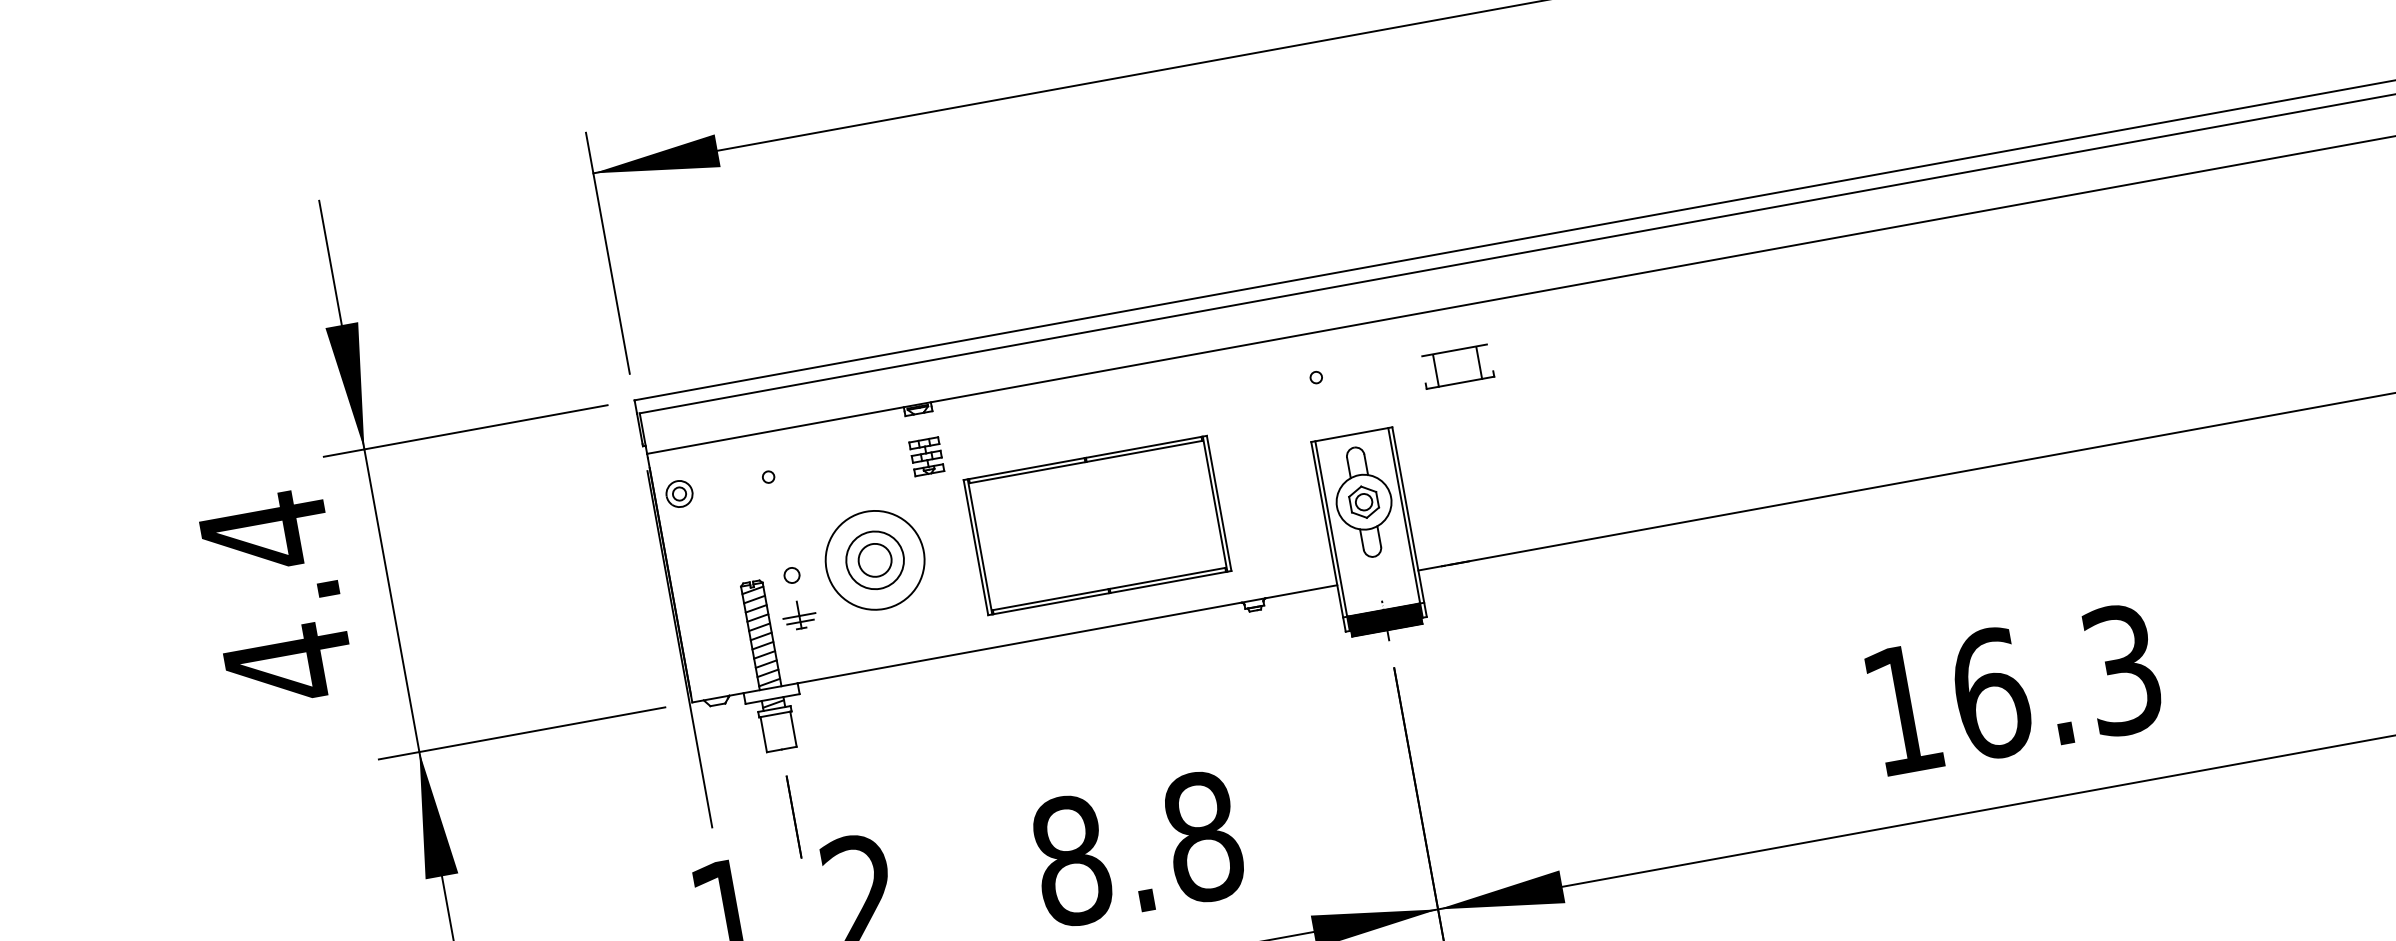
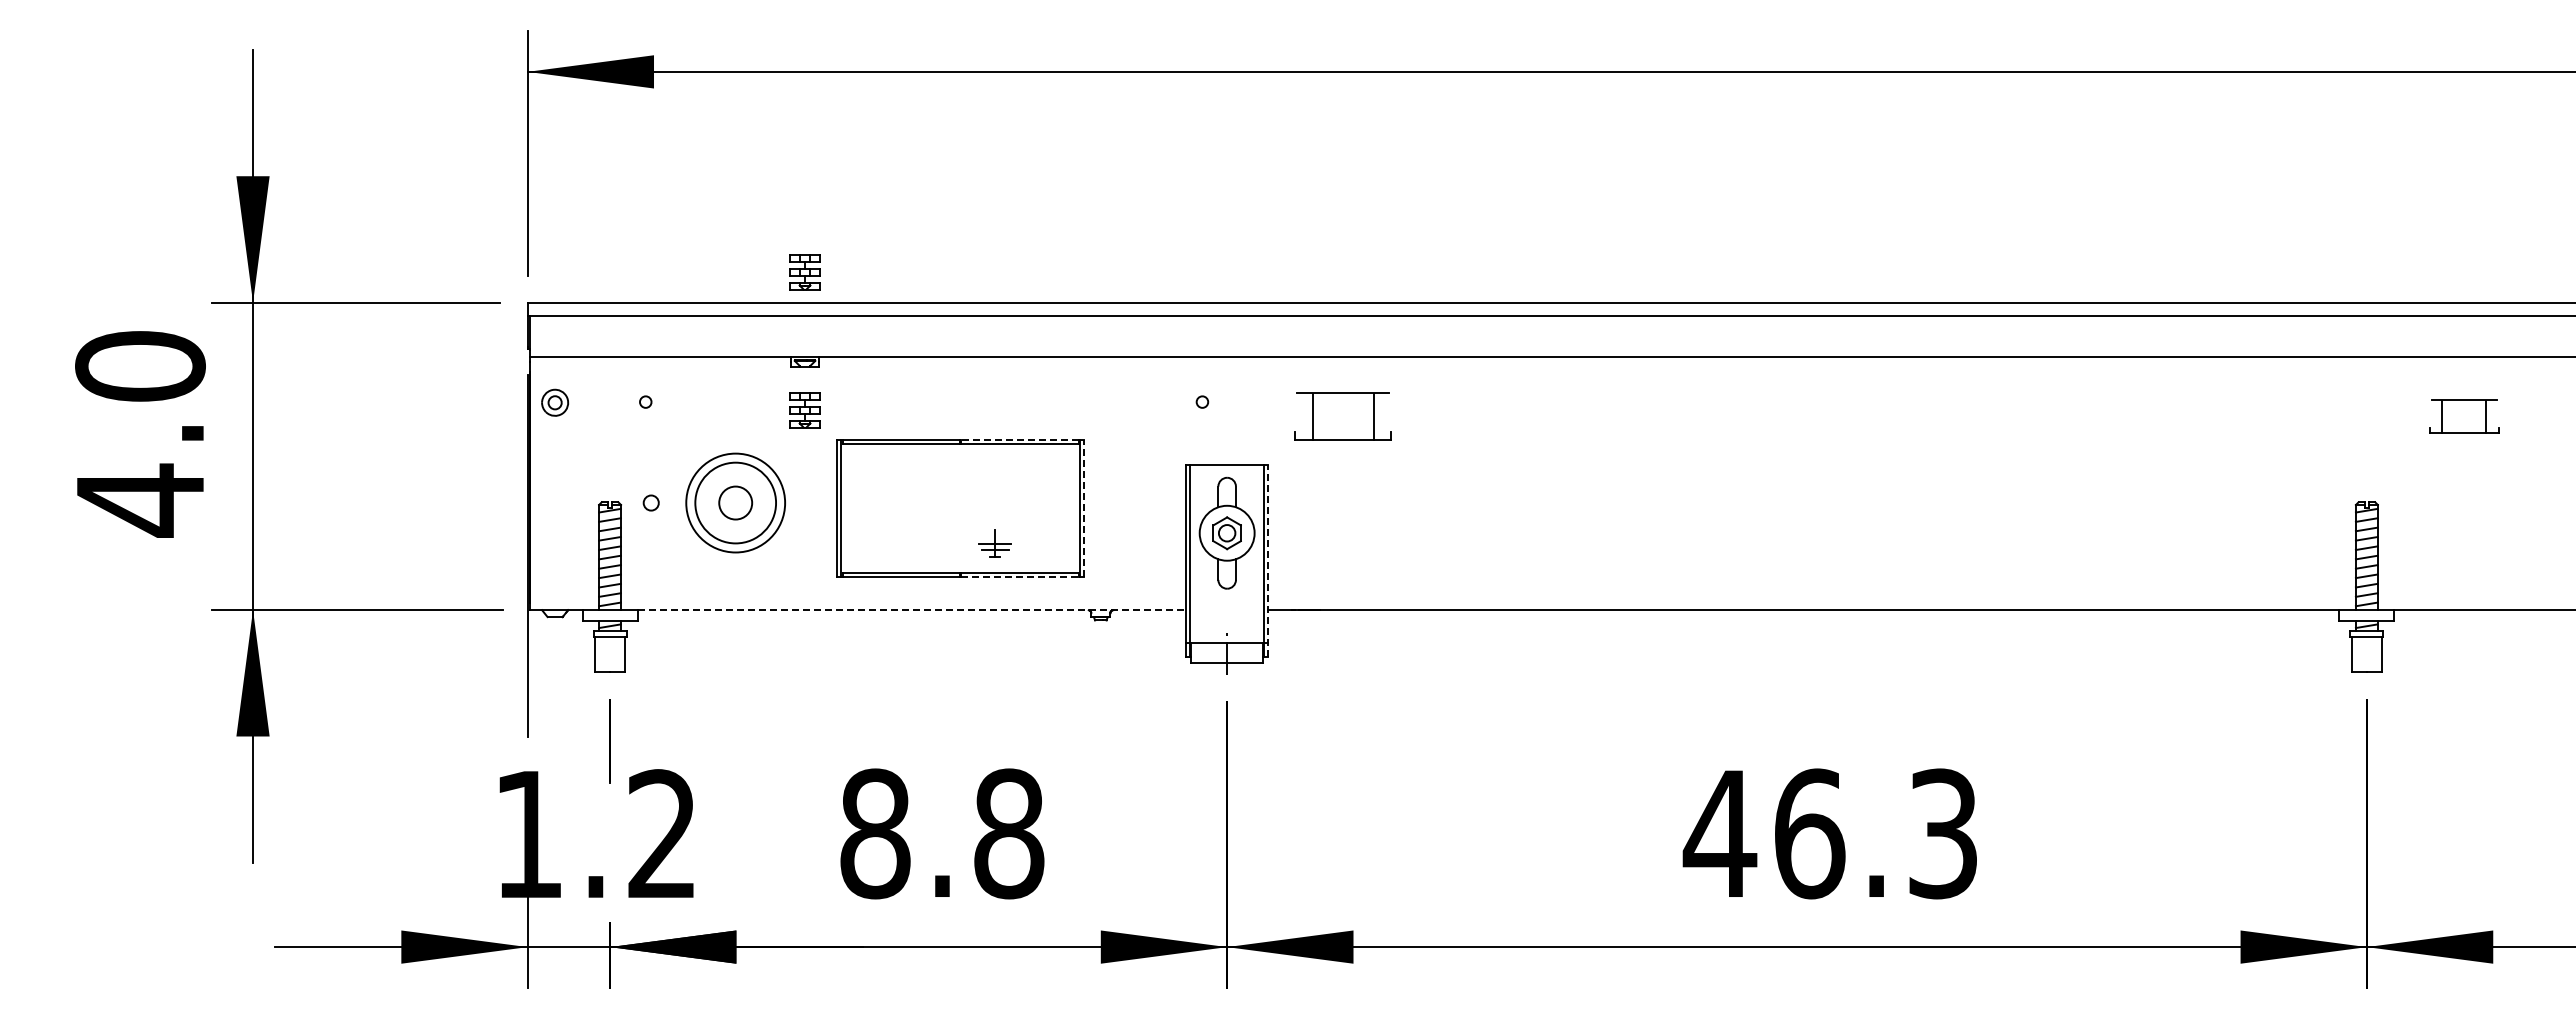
part: (901, 321) -> (804, 272), added
part: (1457, 366) -> (1343, 416), size x1.4
line: (1143, 446) -> (1020, 439), solid -> dashed
line: (1219, 503) -> (1084, 508), solid -> dashed
line: (1409, 521) -> (1268, 560), solid -> dashed
text: (265, 532) -> (140, 366), 4.4 -> 4.0
circle: (874, 559) -> (735, 502), size x1.4
line: (1168, 582) -> (1020, 577), solid -> dashed
part: (798, 615) -> (994, 543), moved
hatch: (1384, 619) -> (1226, 652), removed
line: (1068, 634) -> (912, 610), solid -> dashed
text: (1902, 709) -> (1719, 833), 16.3 -> 46.3

